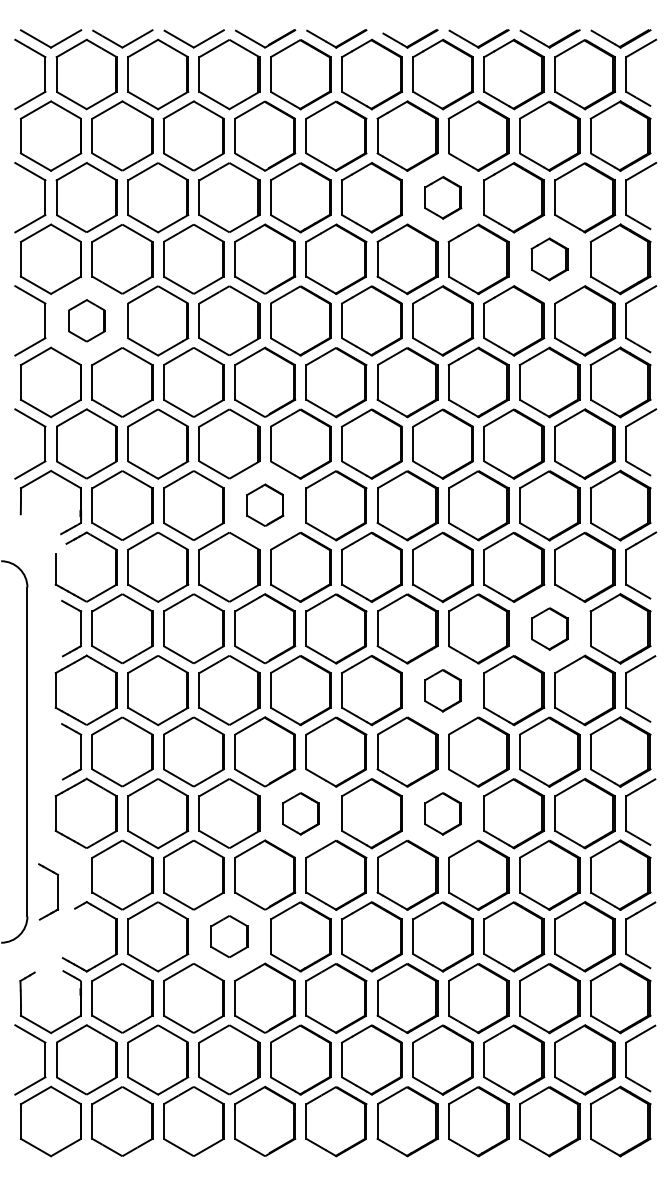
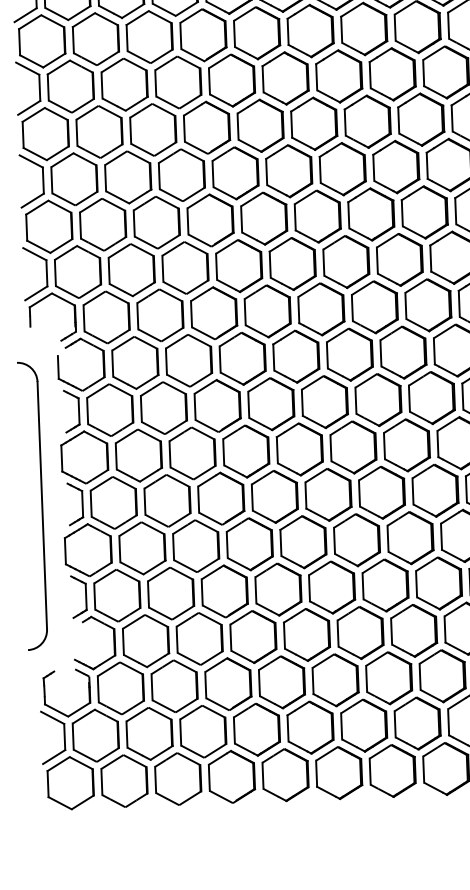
part: (443, 197) -> (339, 76), size x1.67
part: (549, 259) -> (421, 119), size x1.67
part: (86, 320) -> (74, 179), size x1.67
part: (265, 504) -> (214, 312), size x1.67
part: (549, 628) -> (431, 397), size x1.67
part: (442, 690) -> (352, 447), size x1.67
part: (300, 813) -> (249, 544), size x1.67
part: (442, 813) -> (356, 539), size x1.67
part: (57, 891) -> (85, 596), moved
part: (229, 936) -> (199, 638), size x1.67

